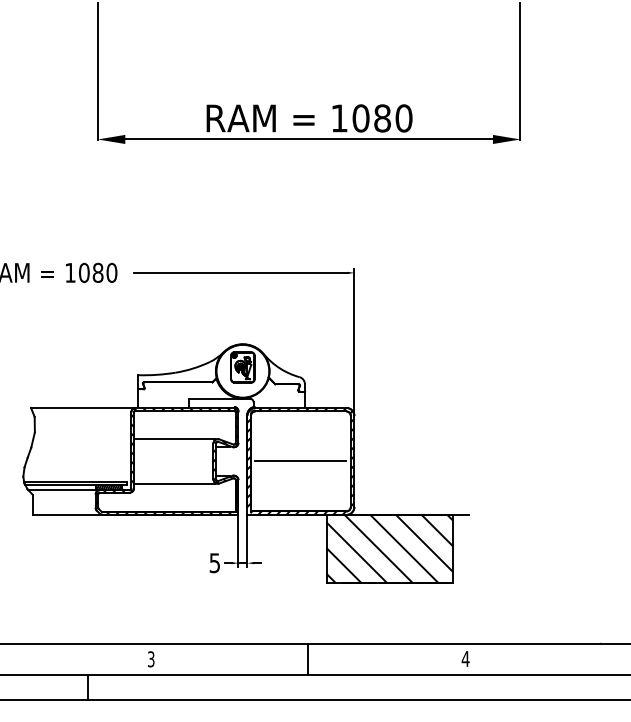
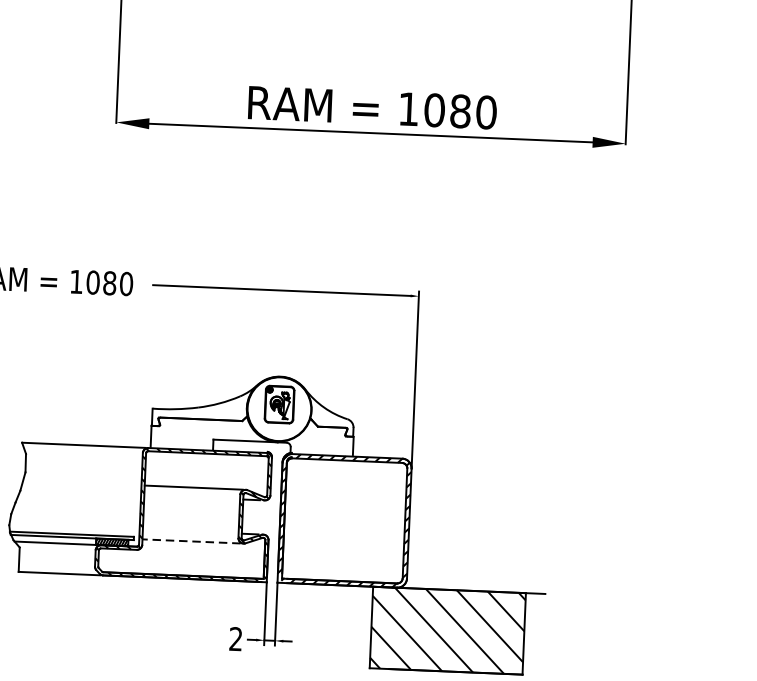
line: (300, 461) -> (344, 520), removed
line: (174, 483) -> (191, 541), solid -> dashed
text: (214, 563) -> (235, 639), 5 -> 2

